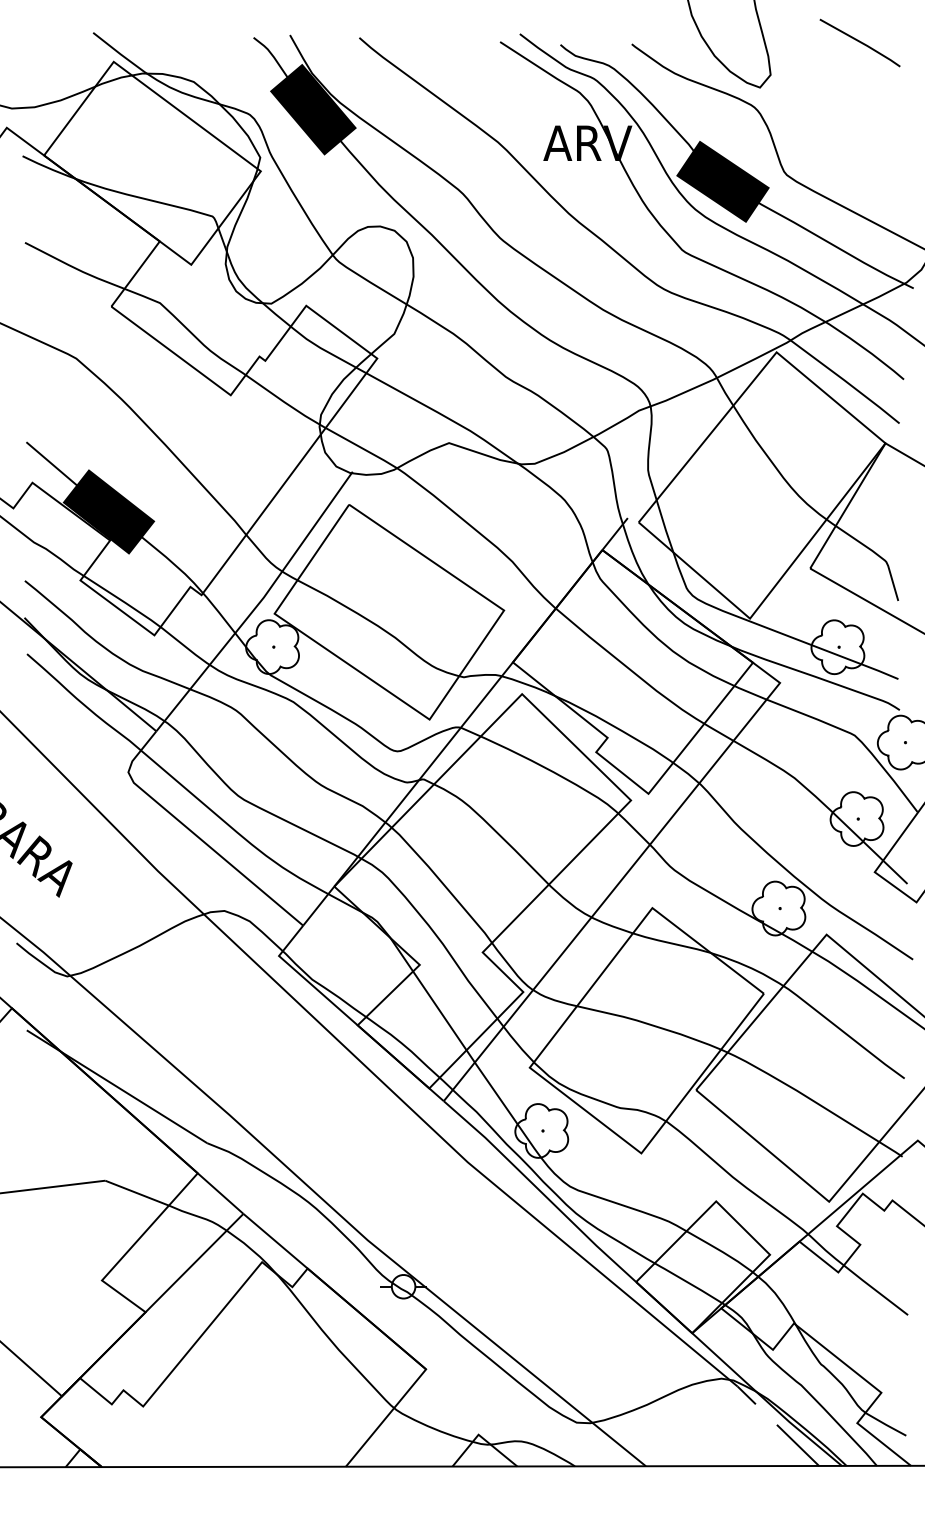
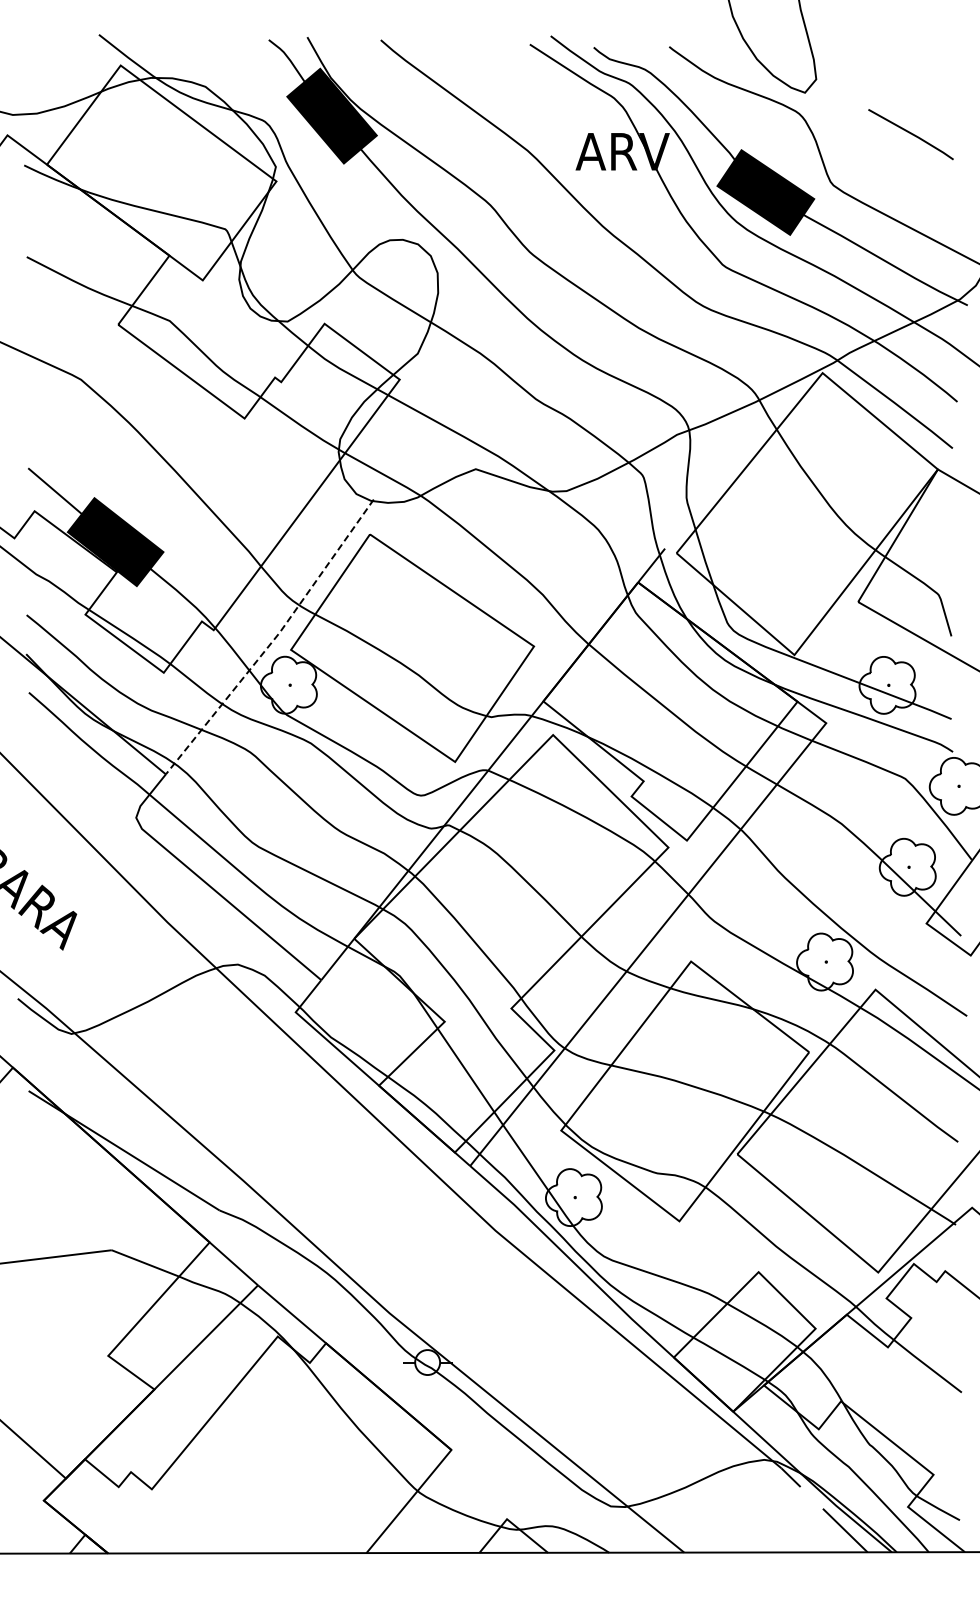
line: (859, 42) -> (910, 134), moved
line: (258, 603) -> (274, 639), solid -> dashed

